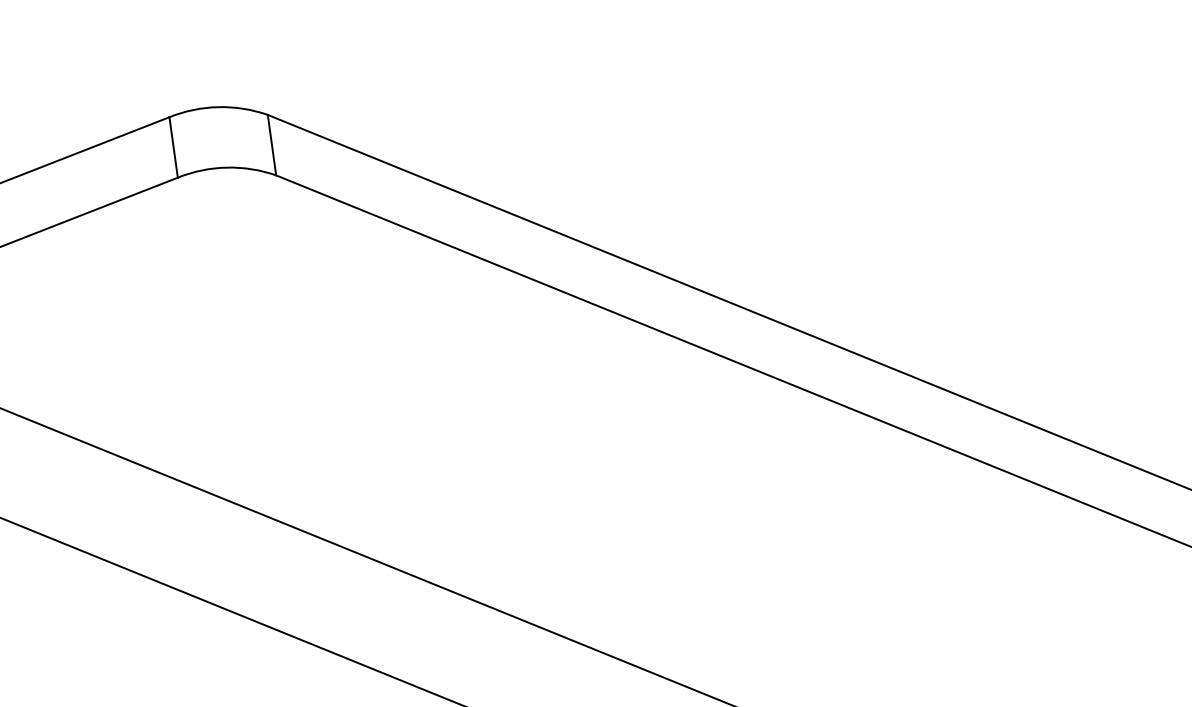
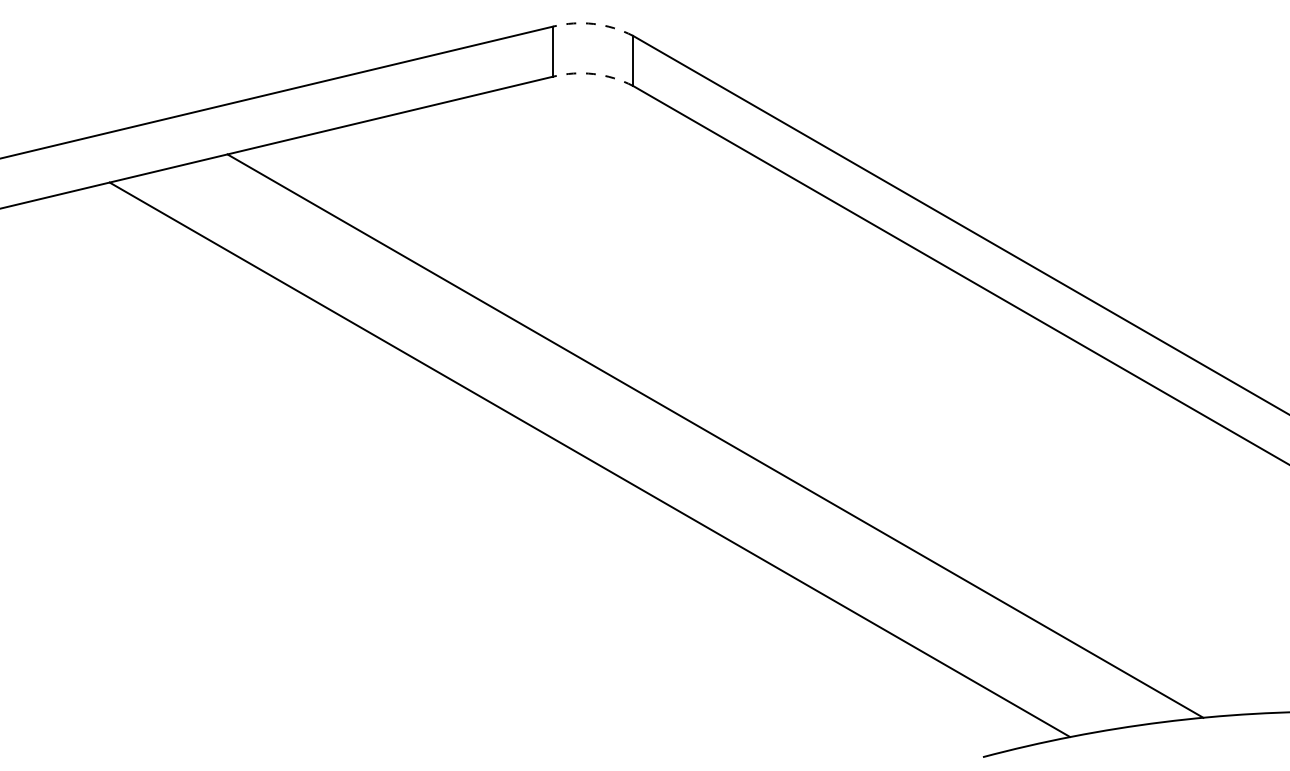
arc: (217, 106) -> (593, 23), solid -> dashed
arc: (226, 168) -> (593, 74), solid -> dashed

